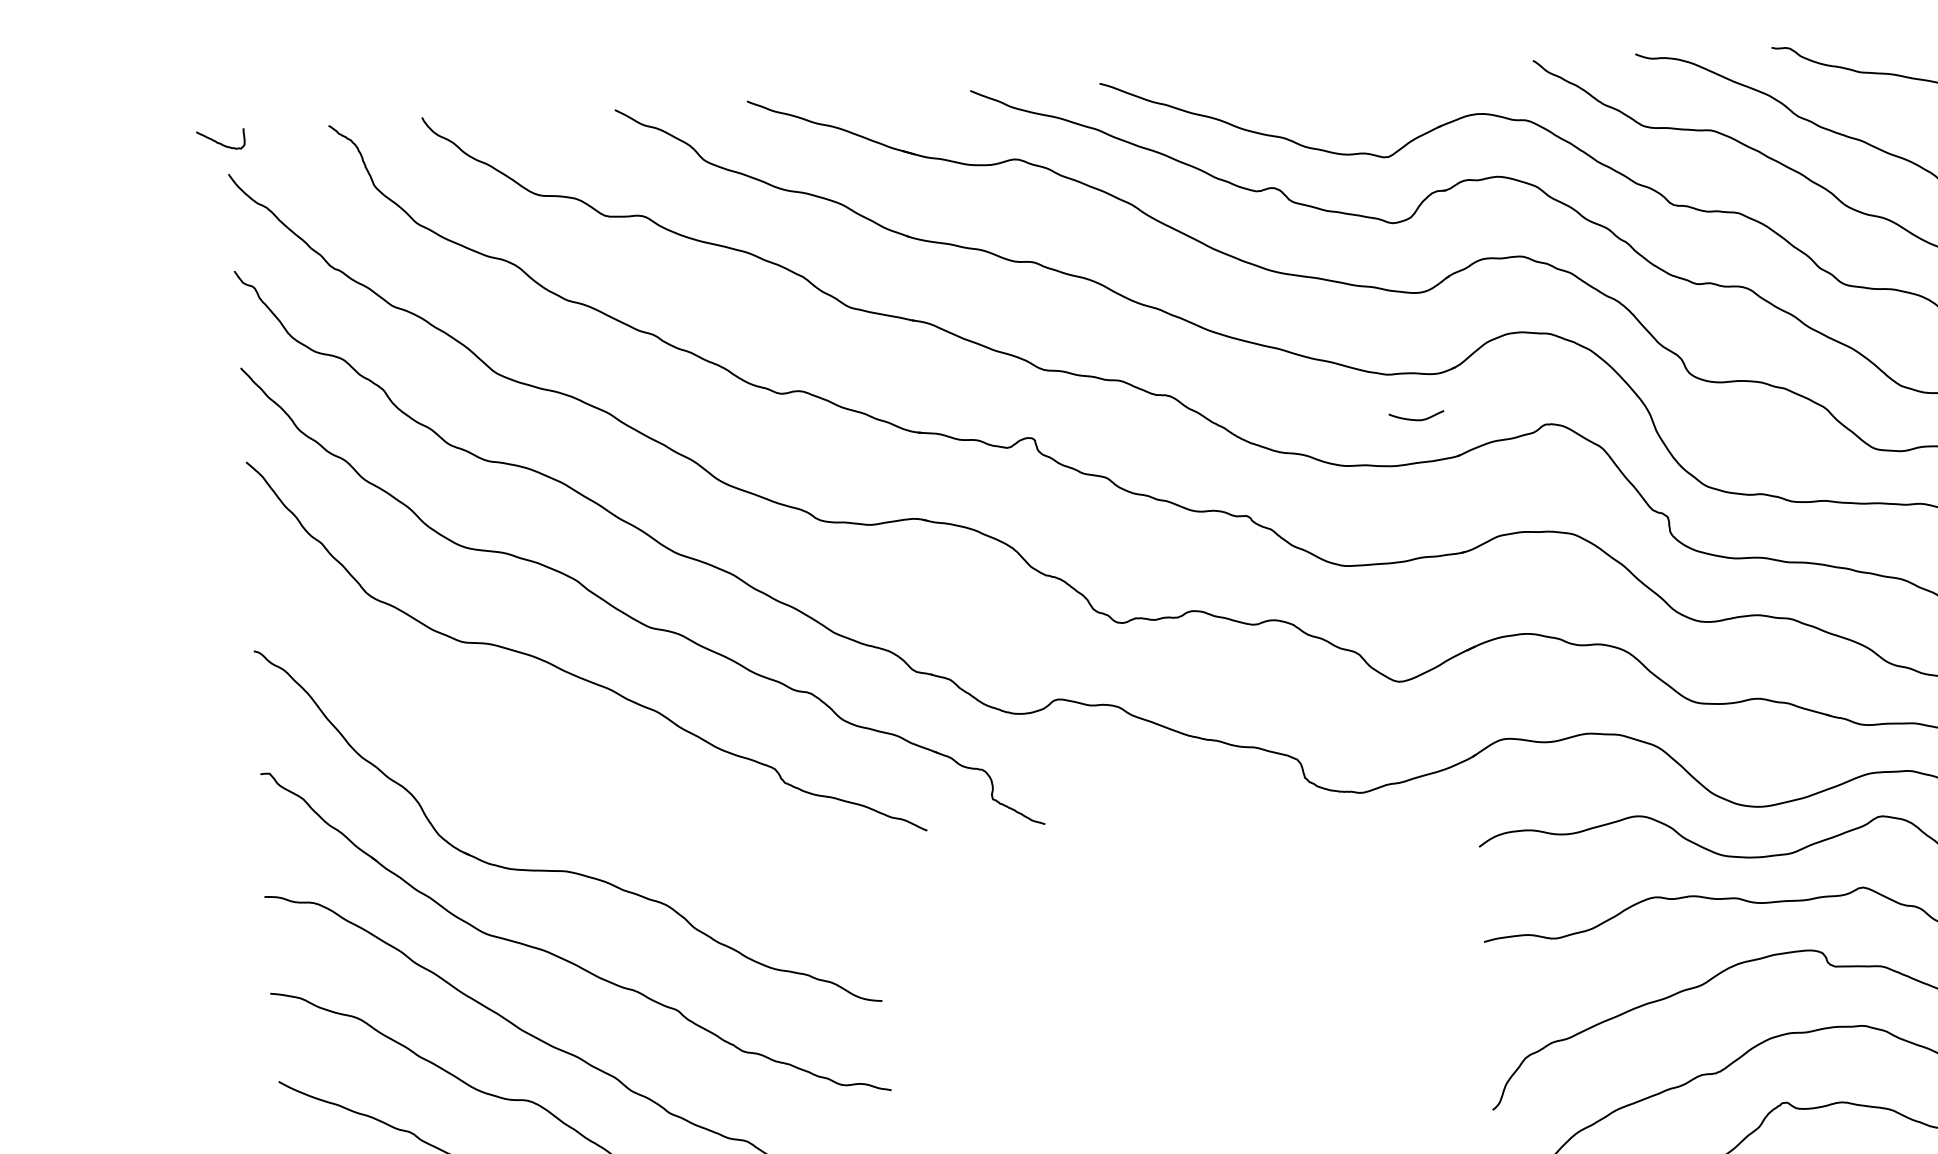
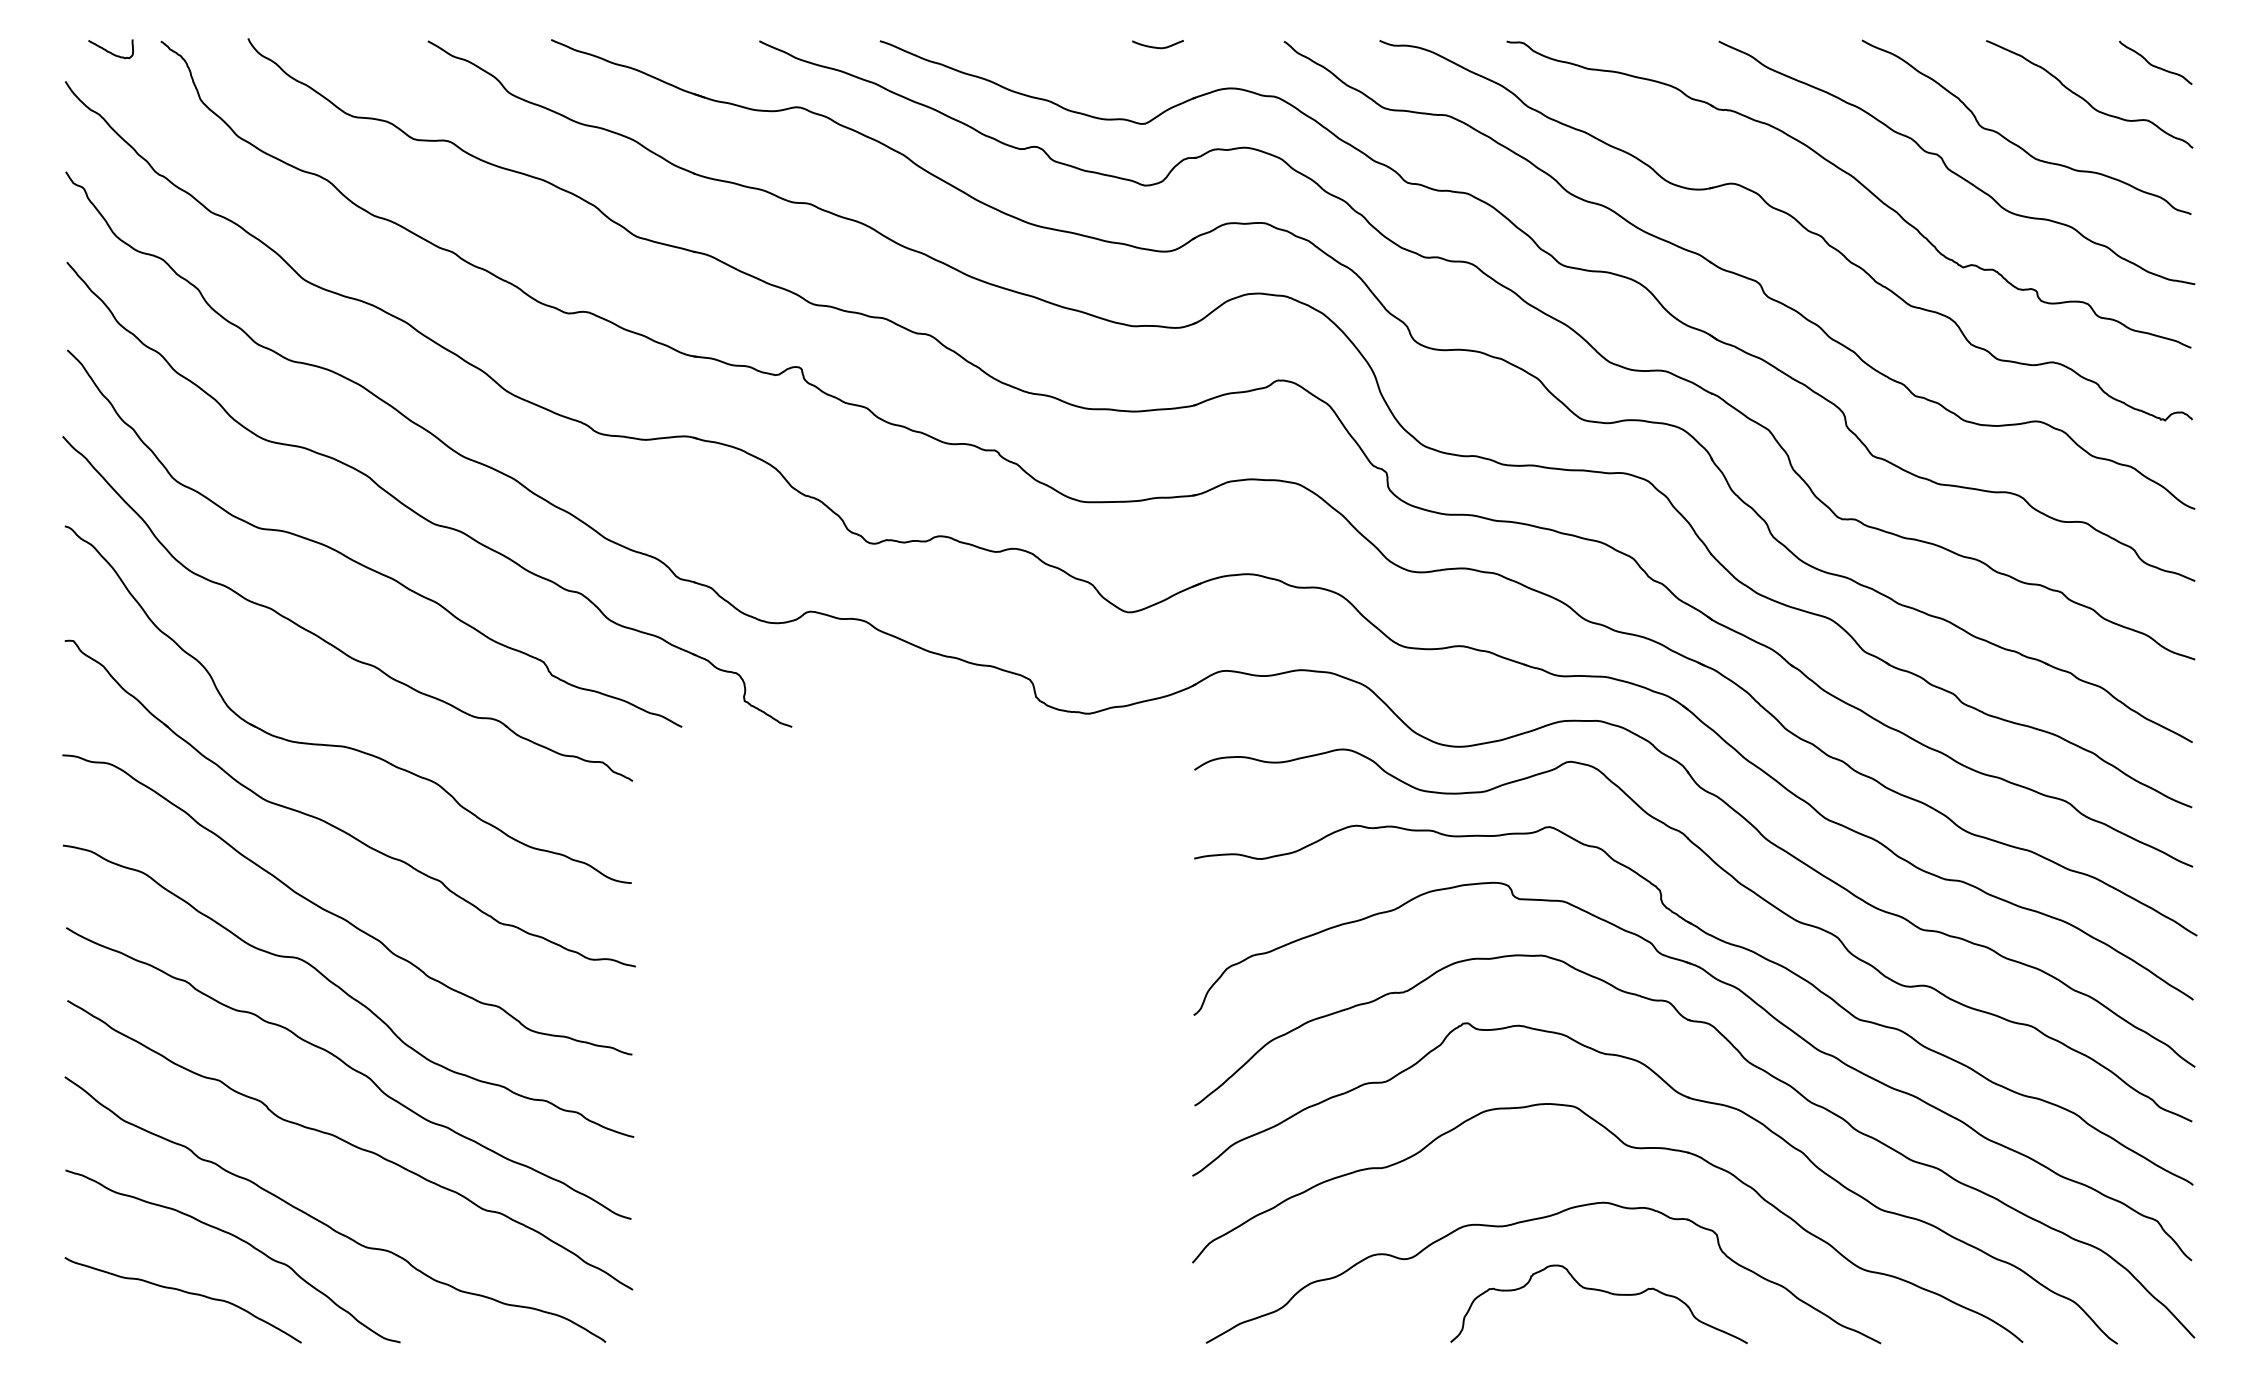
curve: (220, 142) -> (110, 51), moved
curve: (1414, 418) -> (1155, 46), moved
part: (540, 758) -> (326, 640), added

